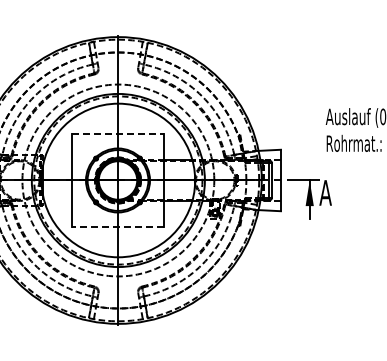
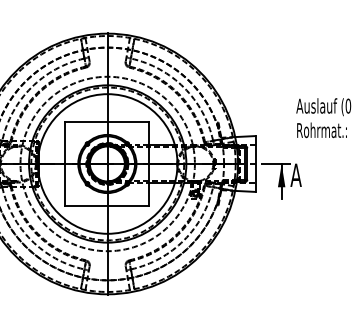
line: (118, 134) -> (107, 122), dashed -> solid
line: (117, 226) -> (106, 205), dashed -> solid

